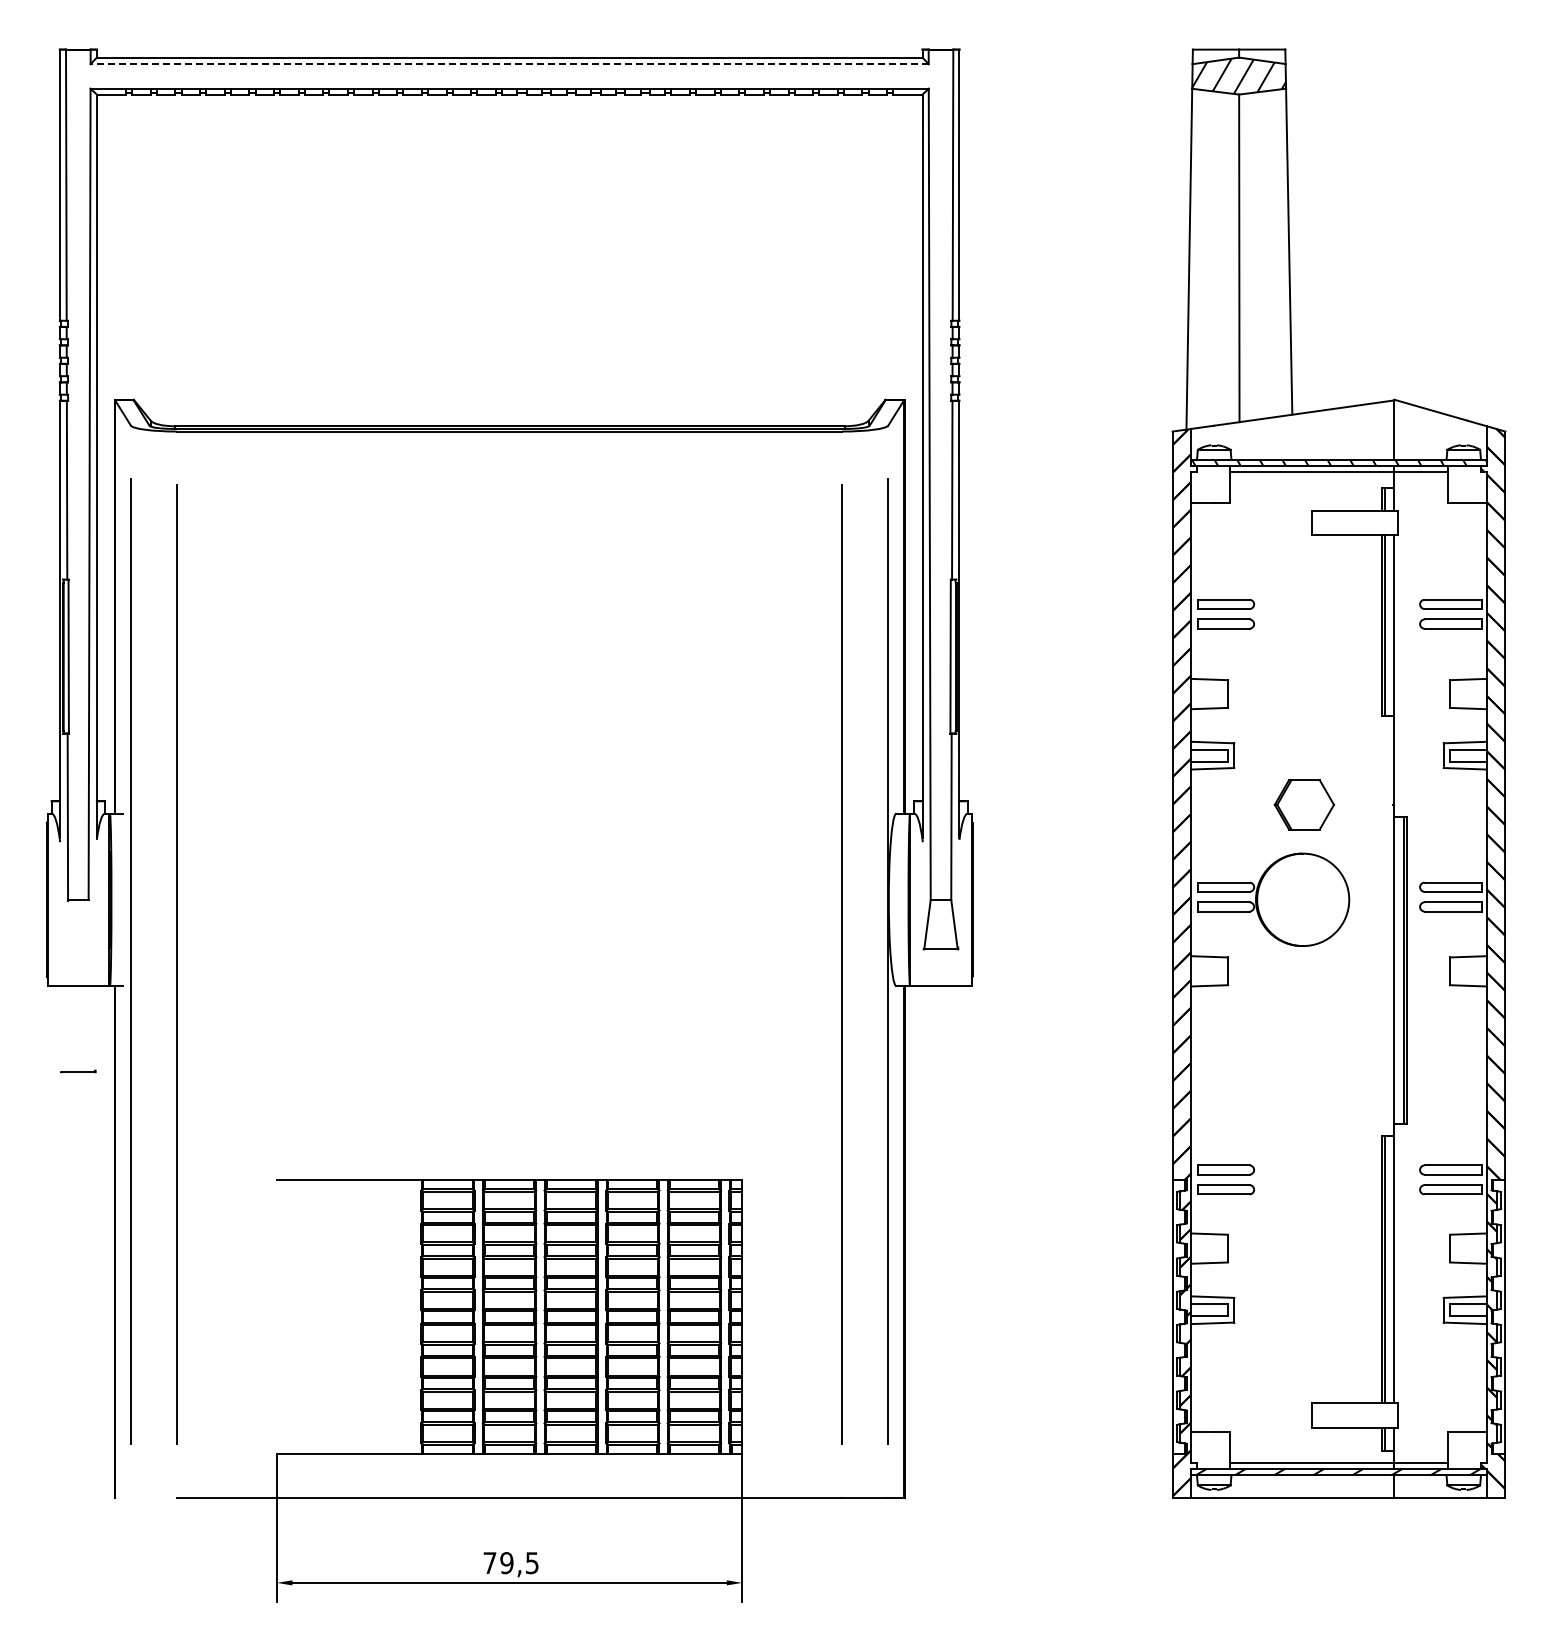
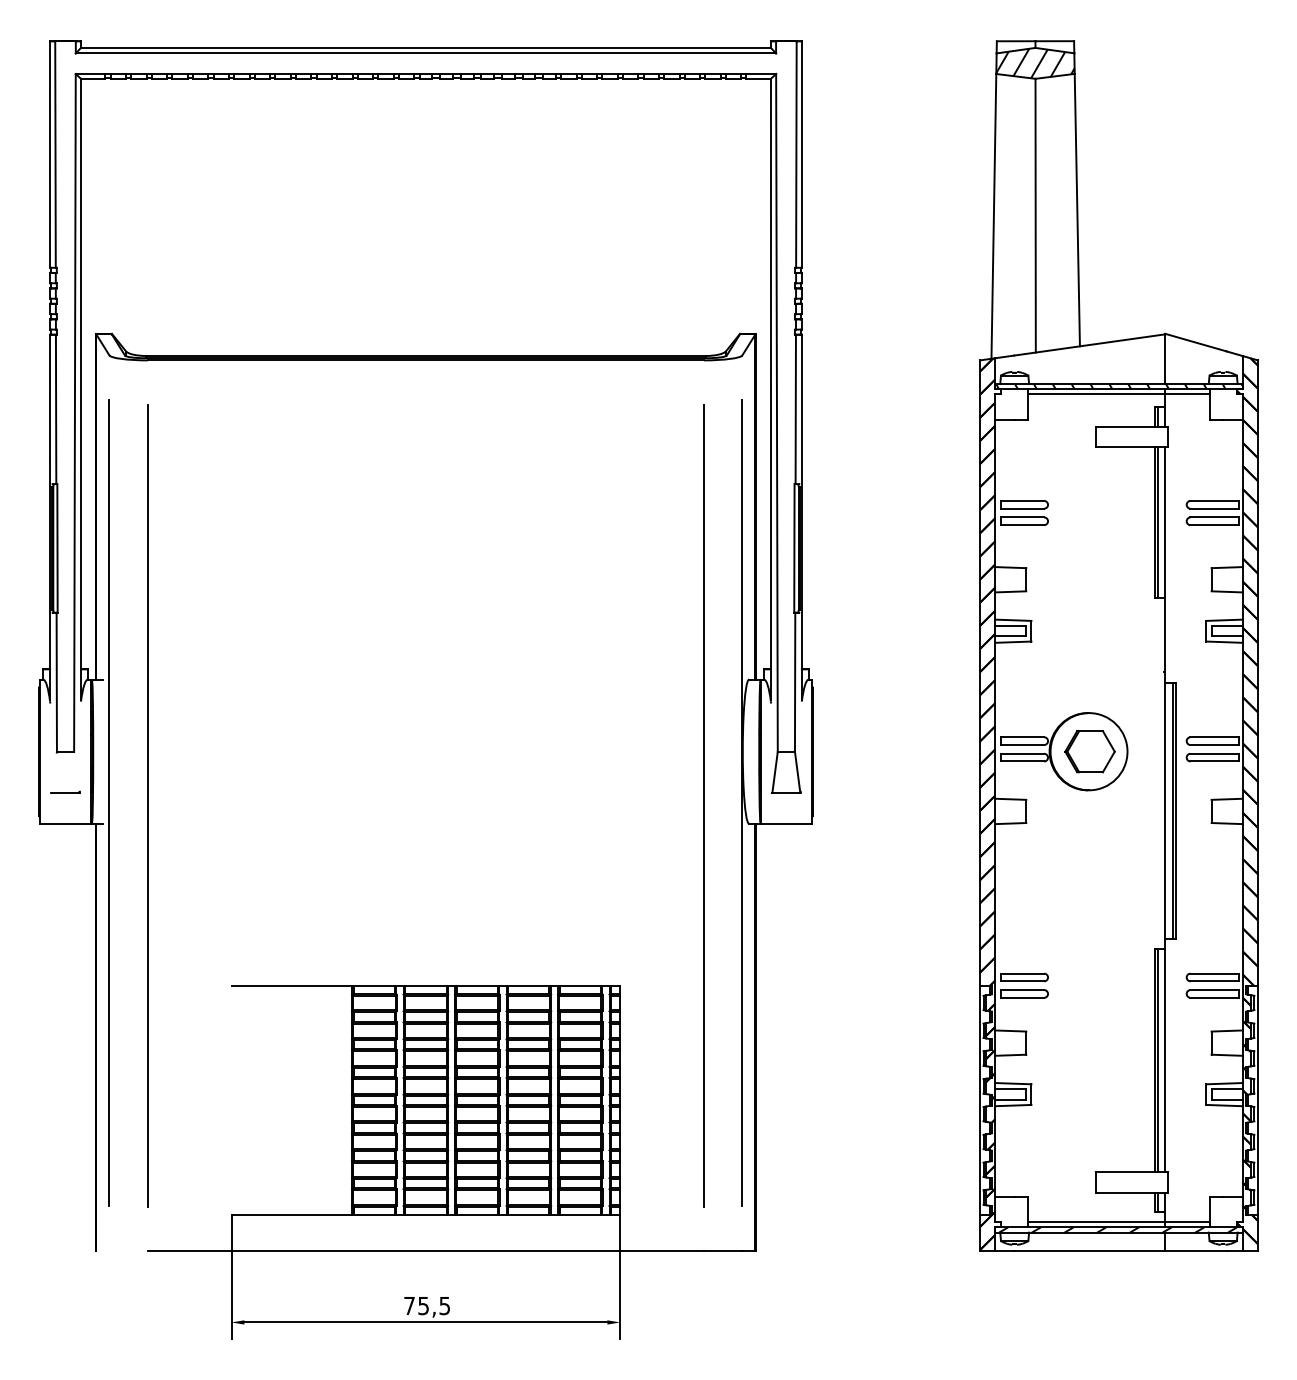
line: (509, 64) -> (425, 53), dashed -> solid
part: (1304, 804) -> (1090, 751), moved
part: (78, 1071) -> (65, 792), moved
text: (506, 1562) -> (423, 1305), 79,5 -> 75,5

